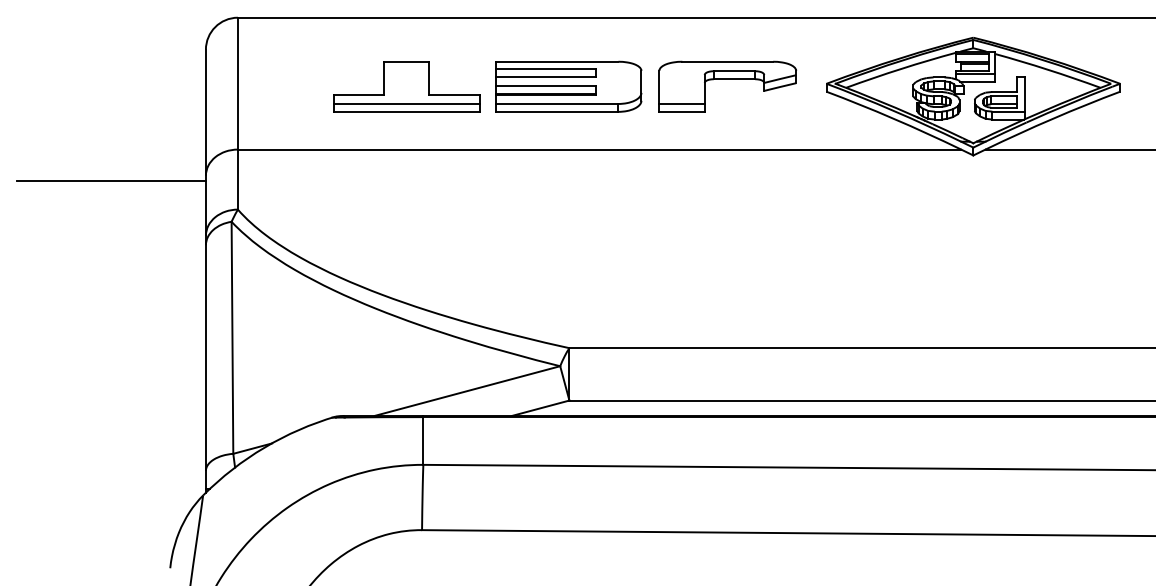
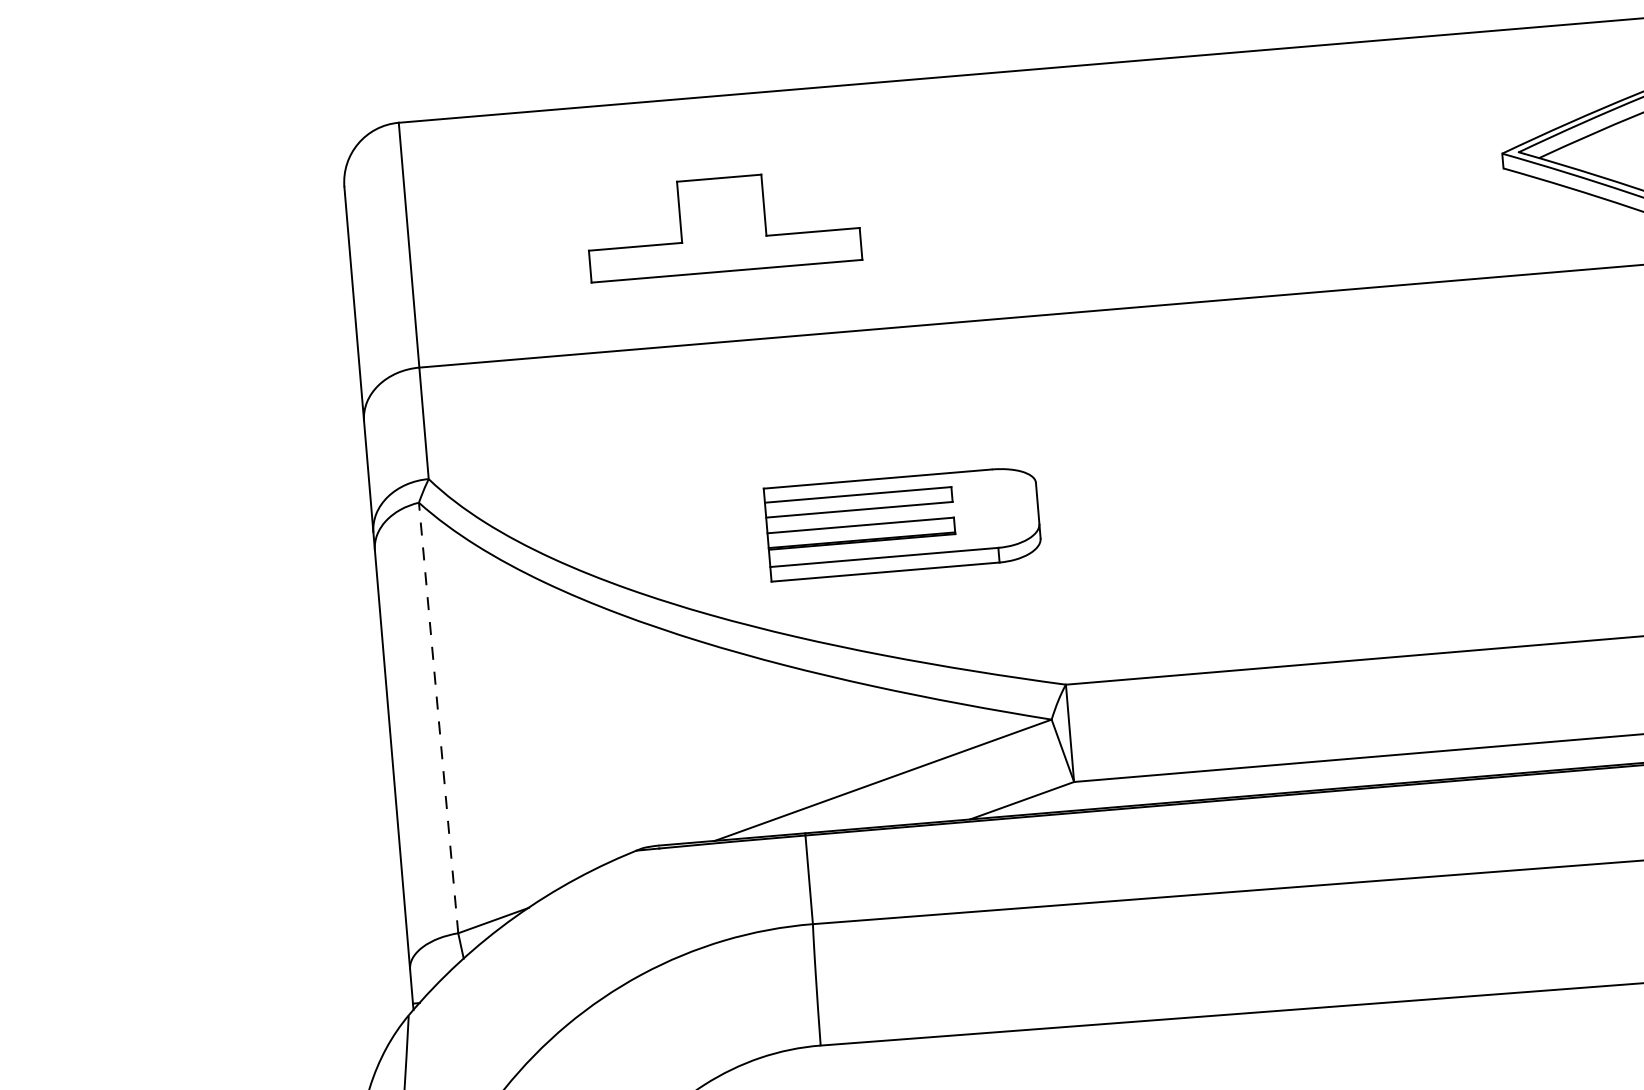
part: (727, 79) -> (1317, 161), removed
part: (568, 86) -> (902, 523), moved
line: (406, 103) -> (725, 255), removed
line: (110, 180) -> (187, 444), removed
line: (232, 337) -> (438, 717), solid -> dashed

